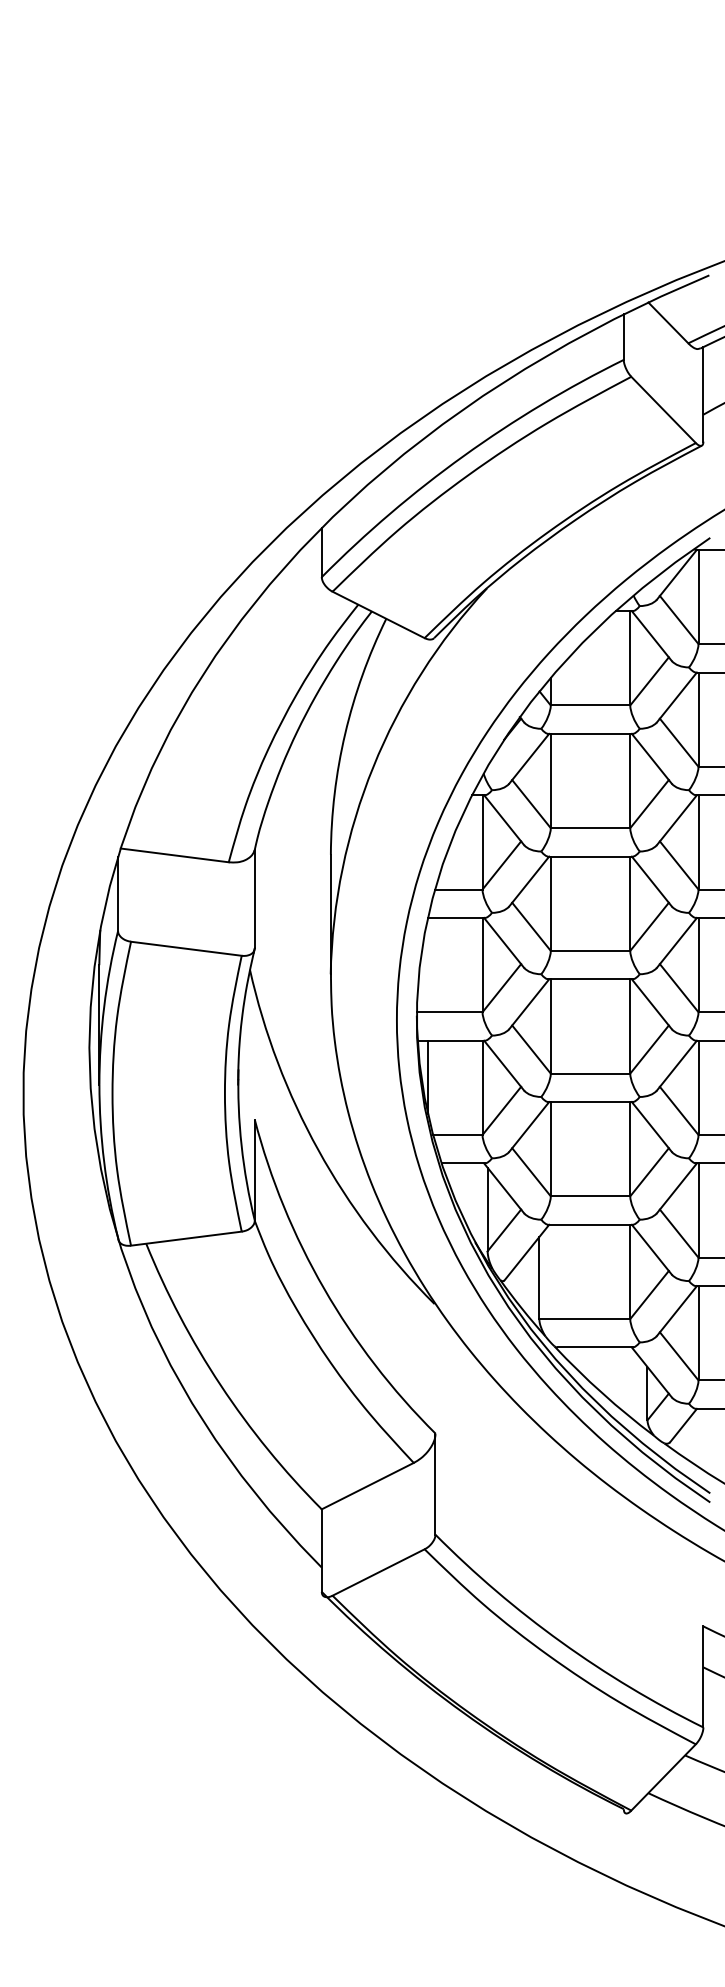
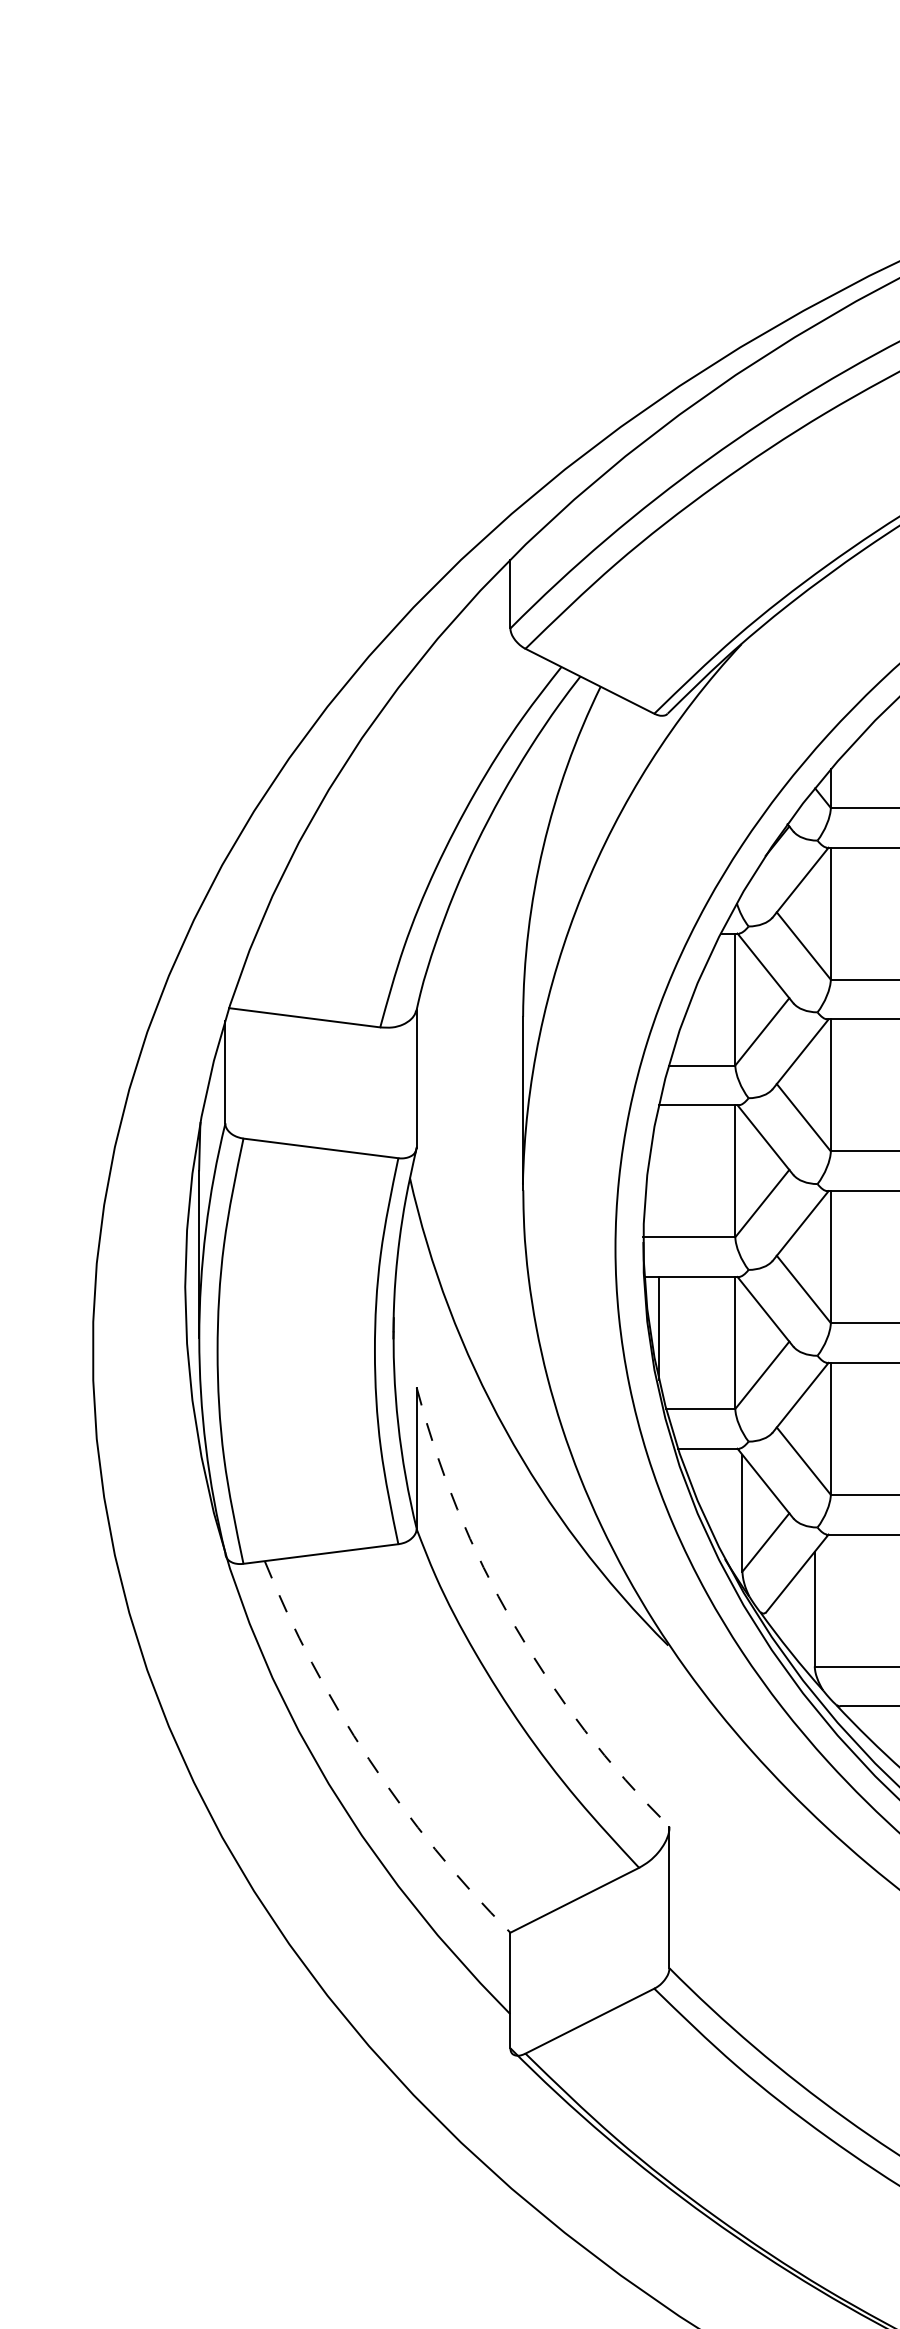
arc: (324, 1288) -> (514, 1623), solid -> dashed
arc: (220, 1385) -> (368, 1759), solid -> dashed

